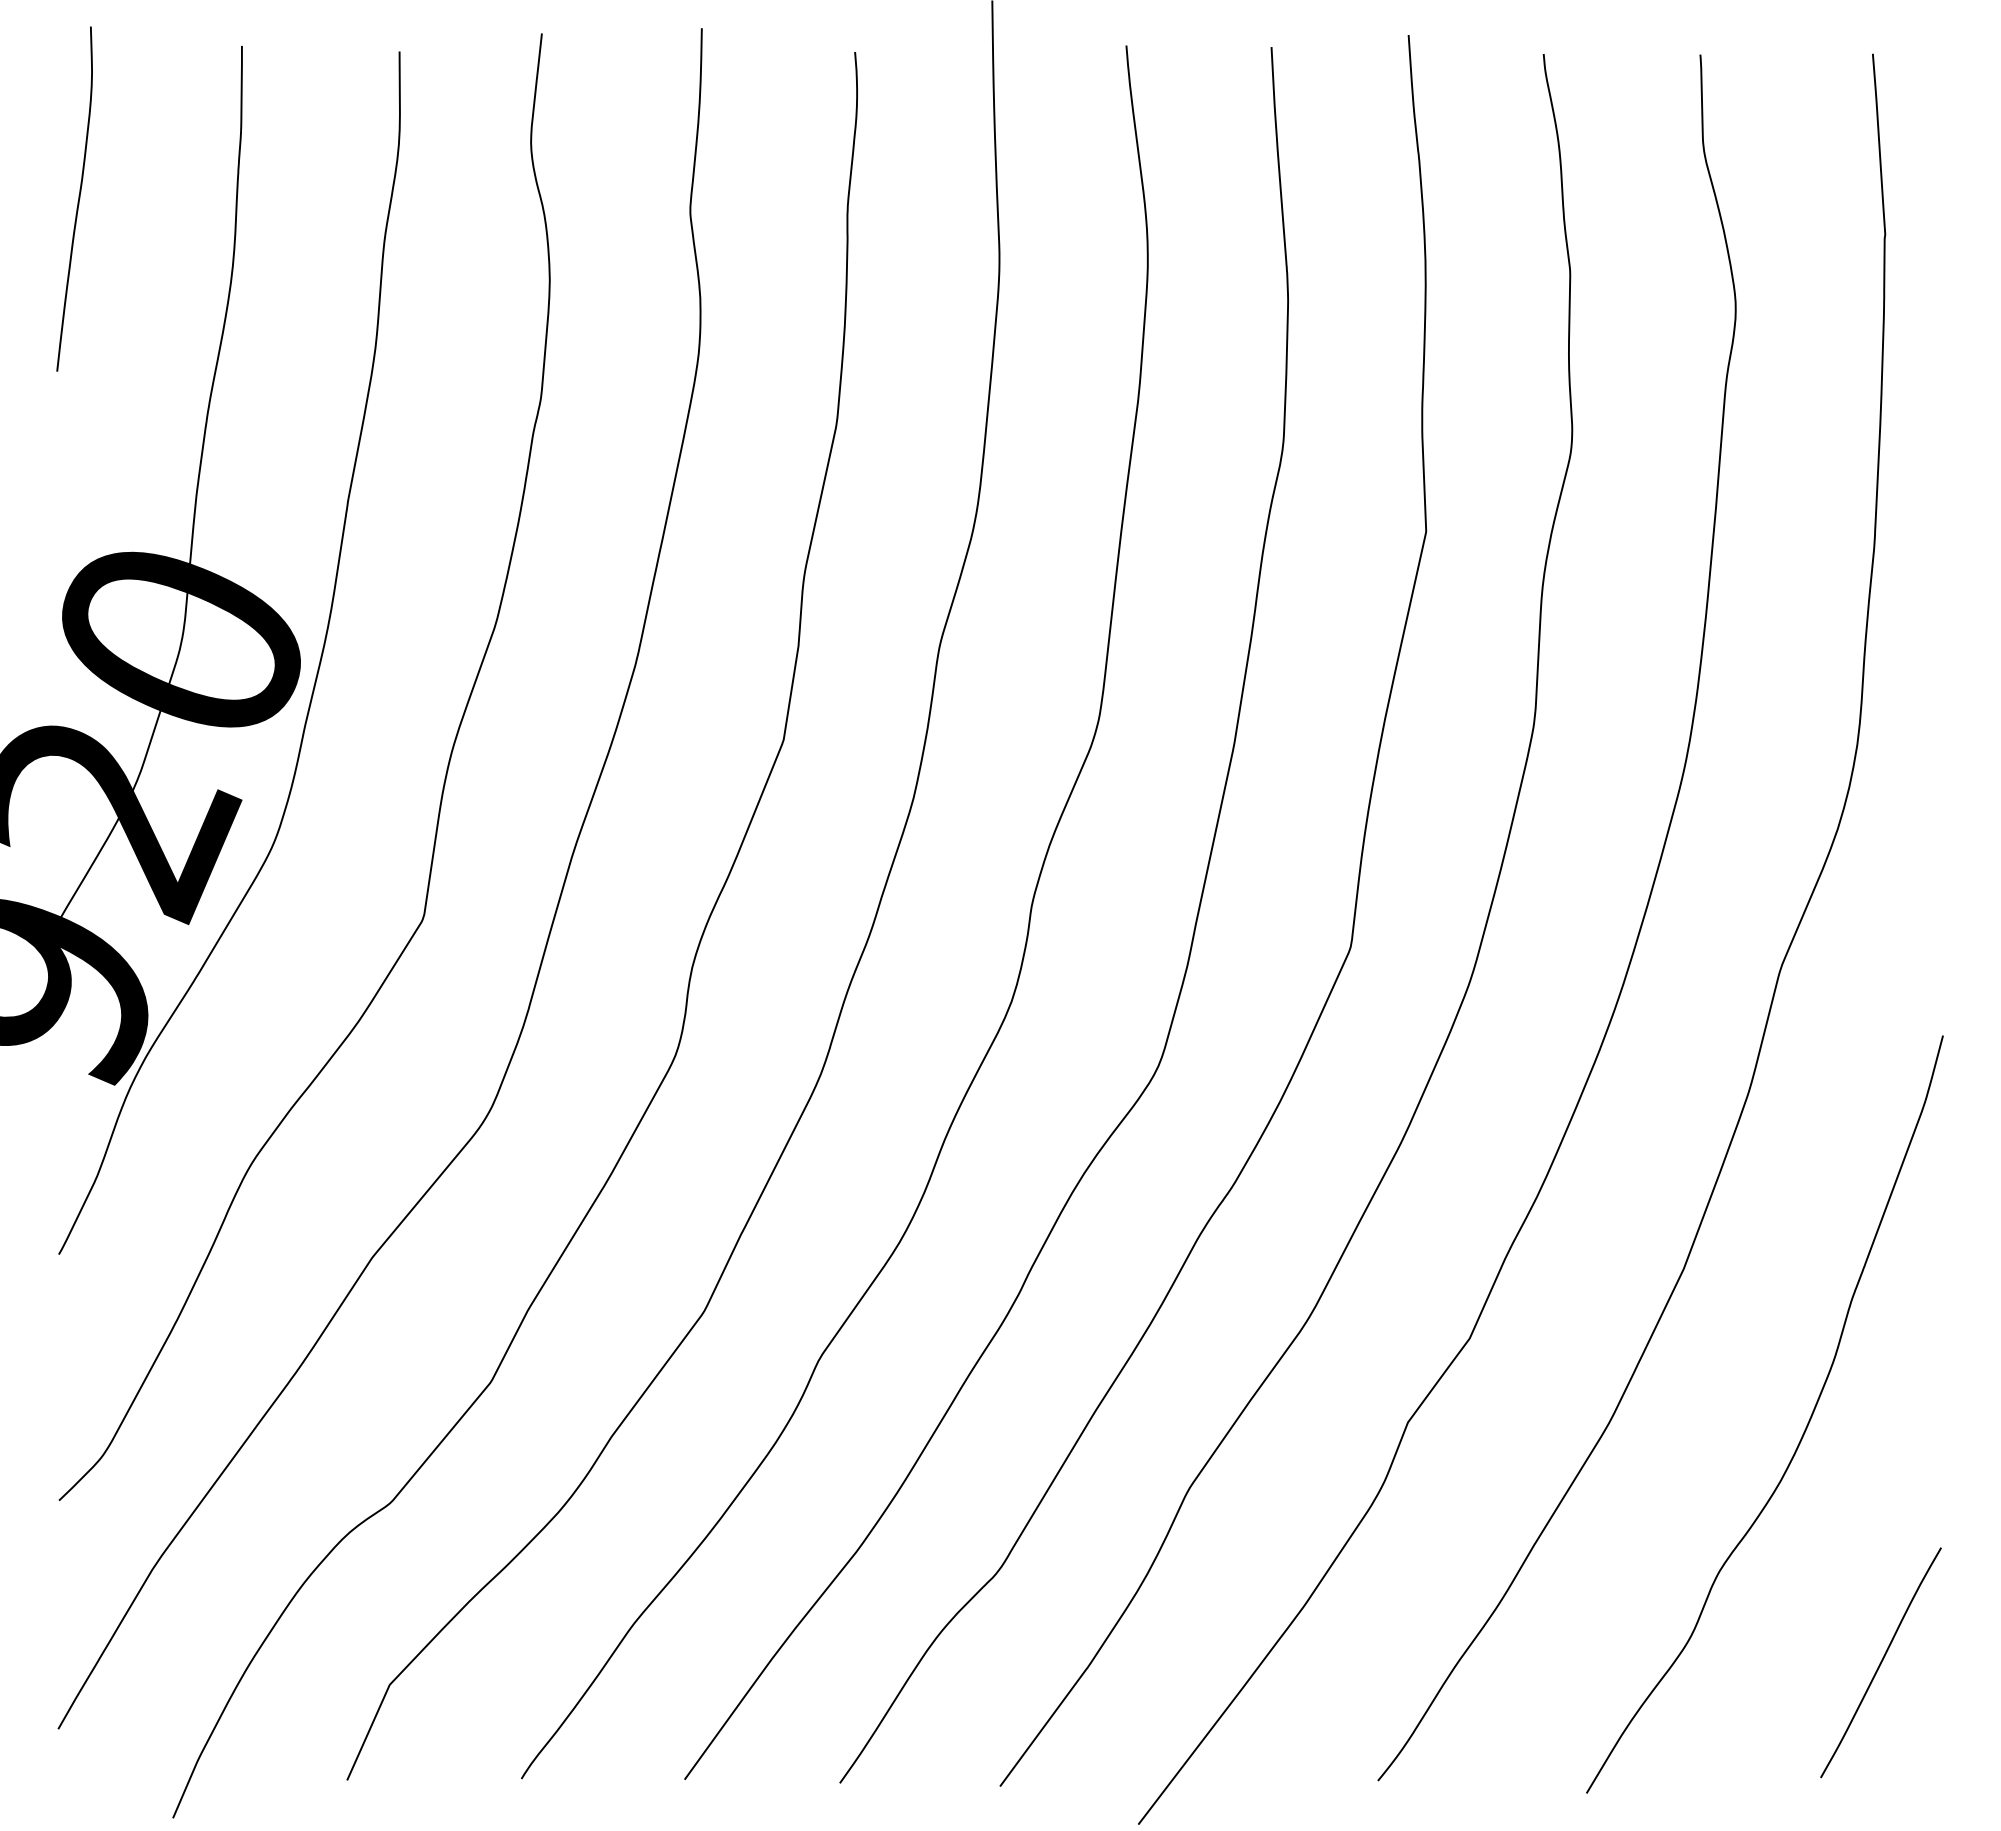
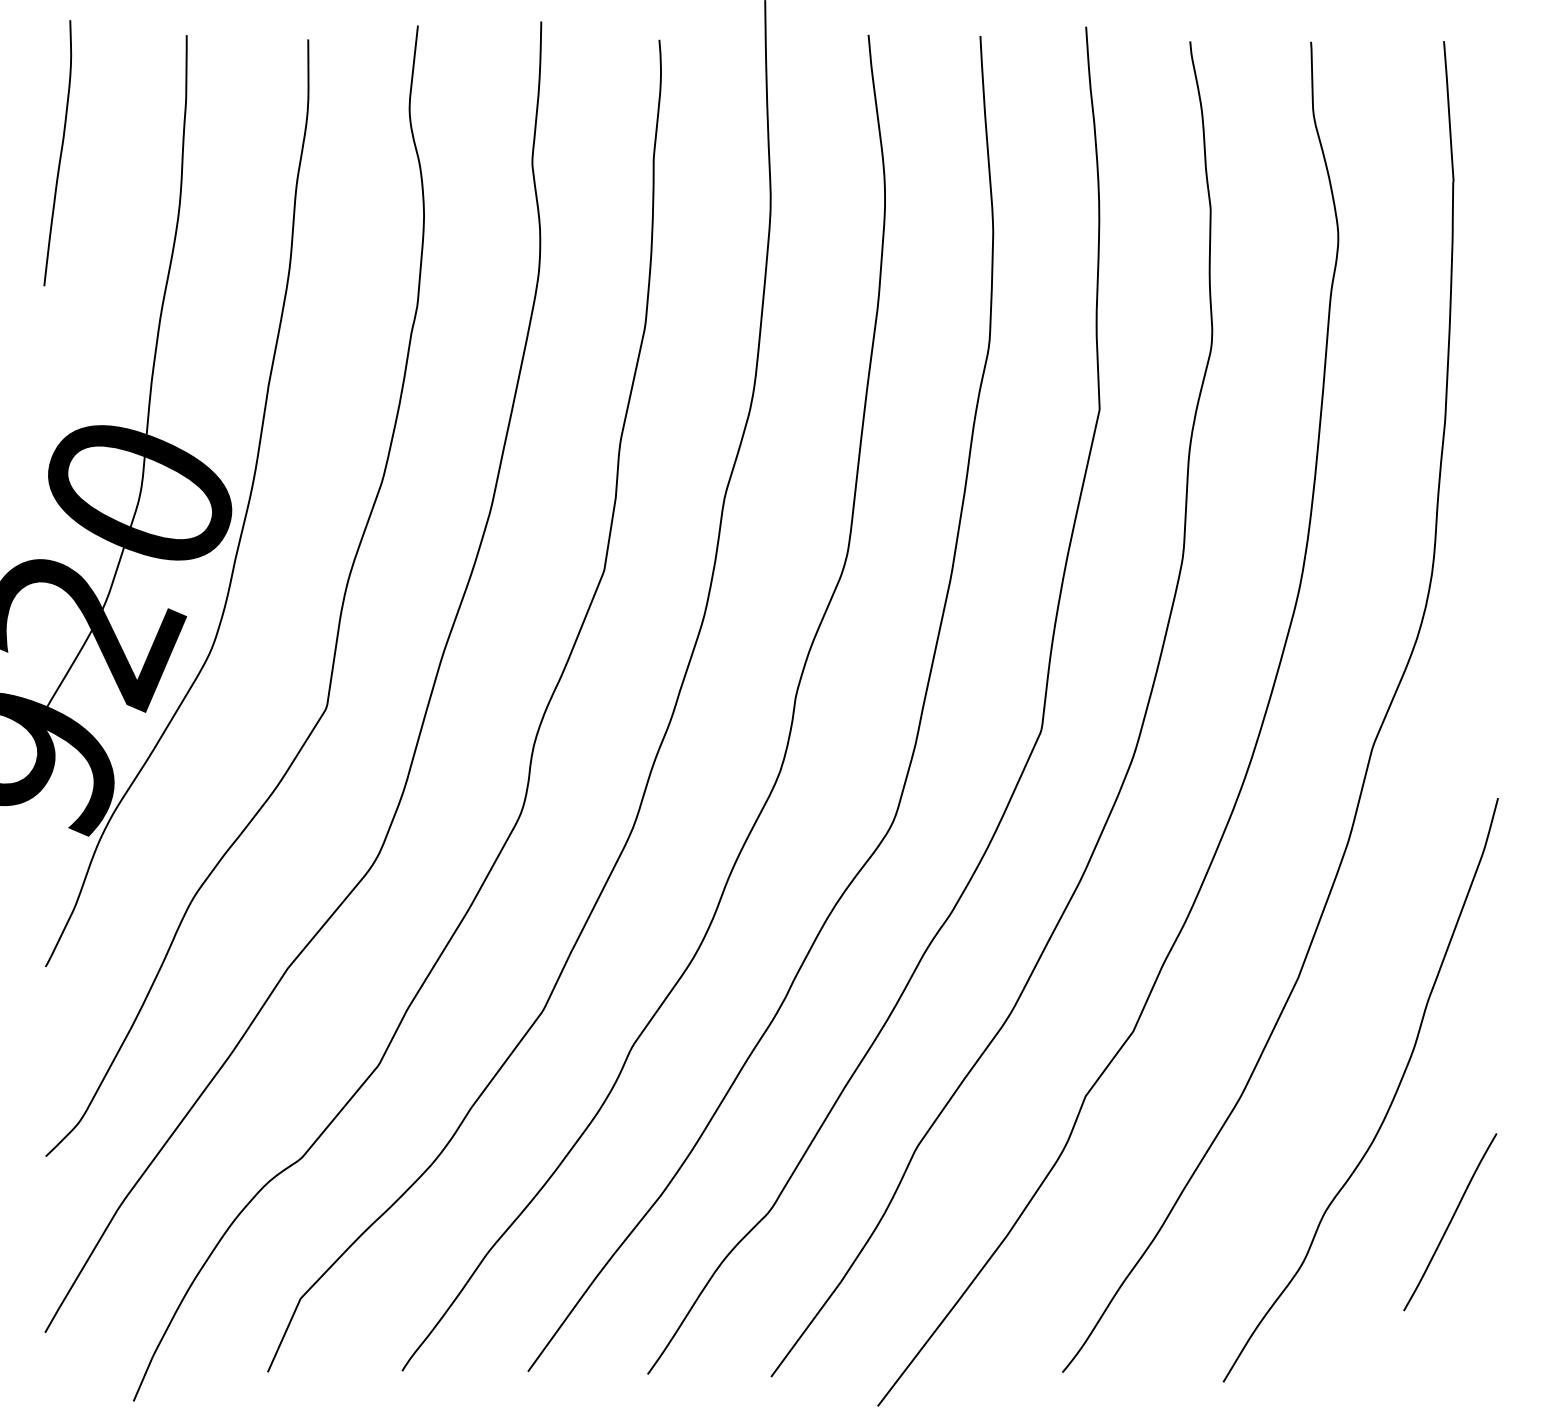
curve: (1880, 1662) -> (1449, 1222), moved

